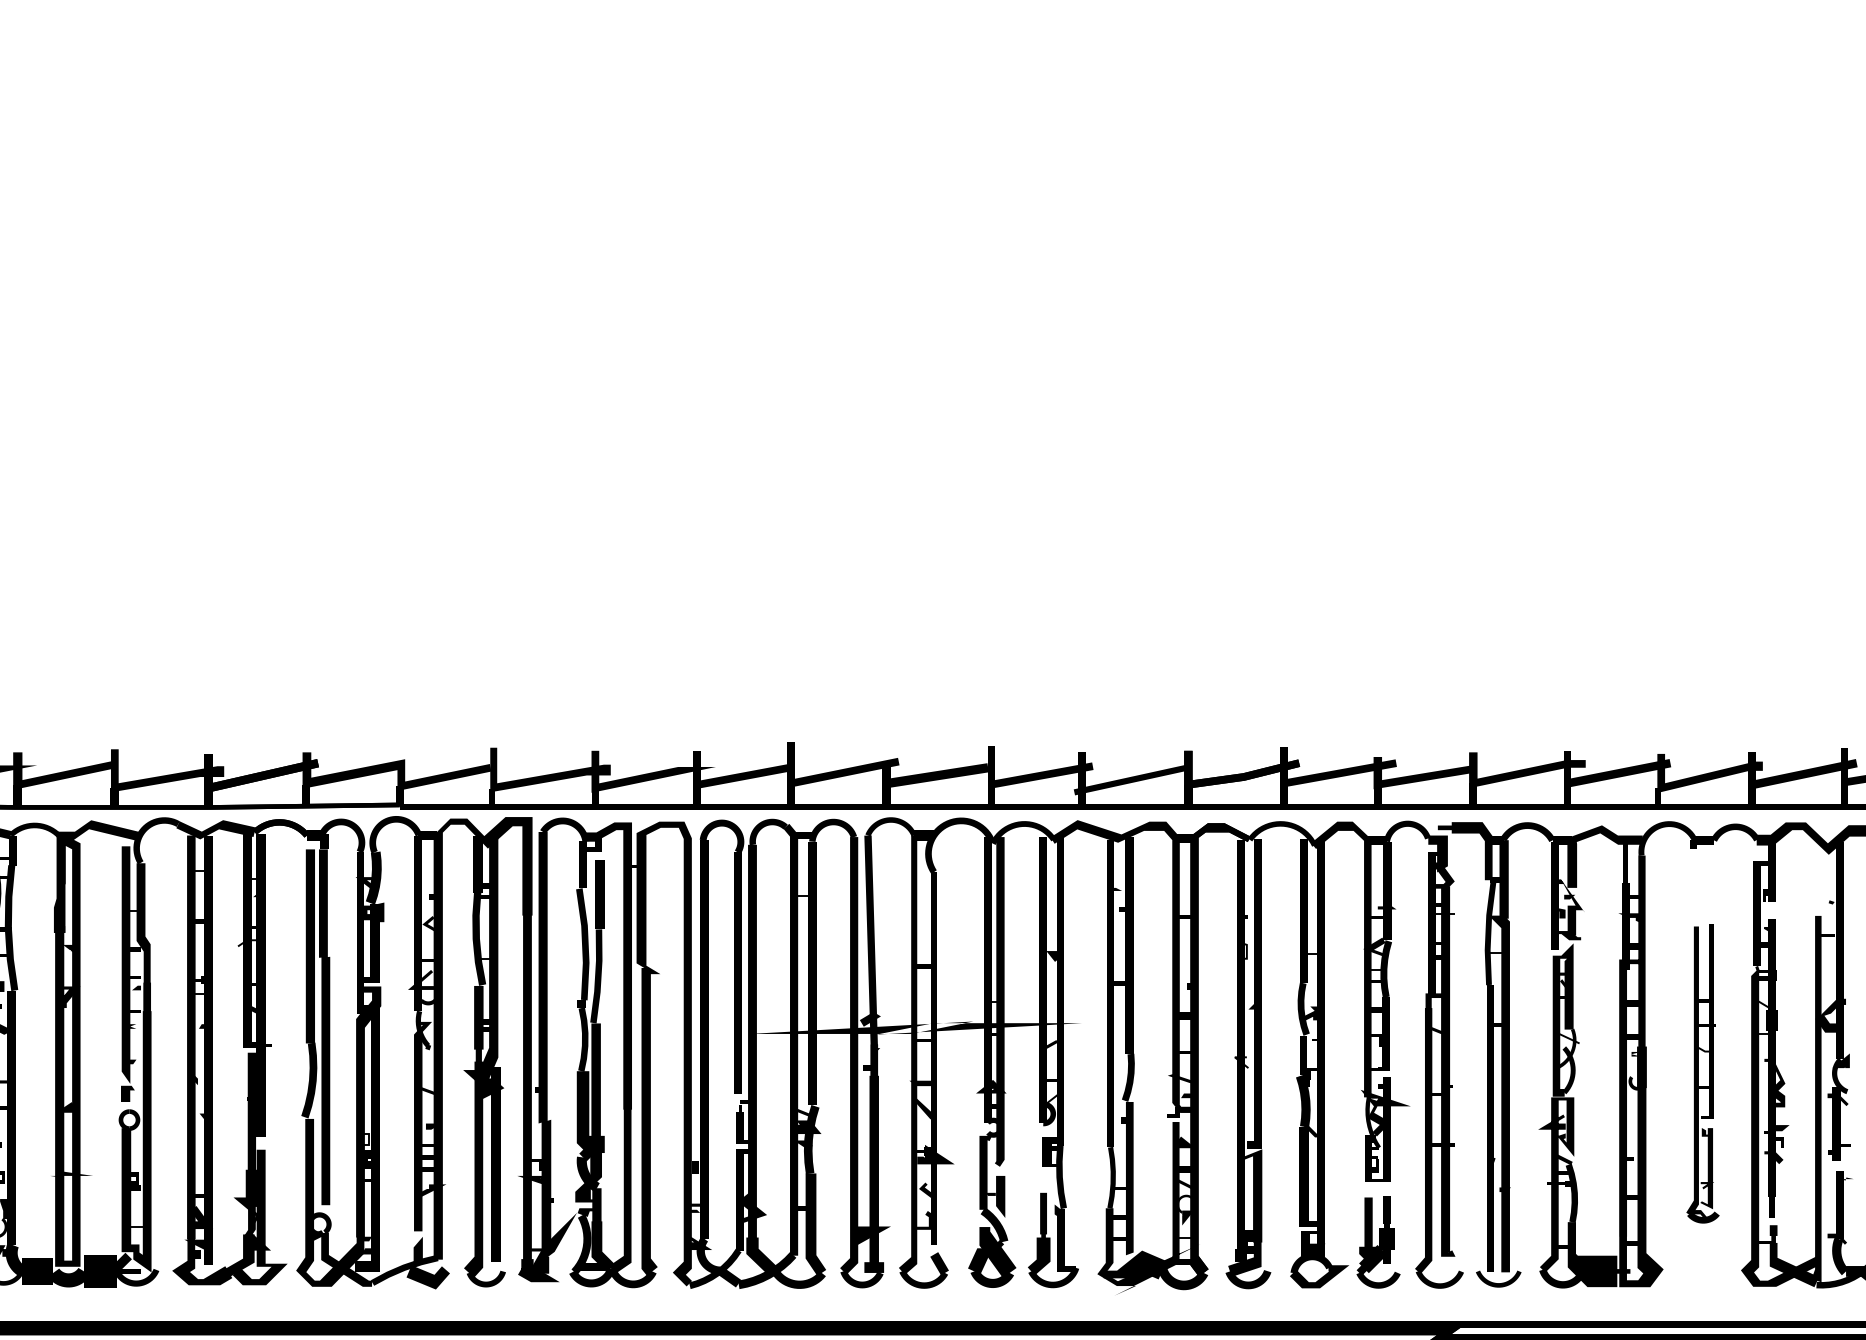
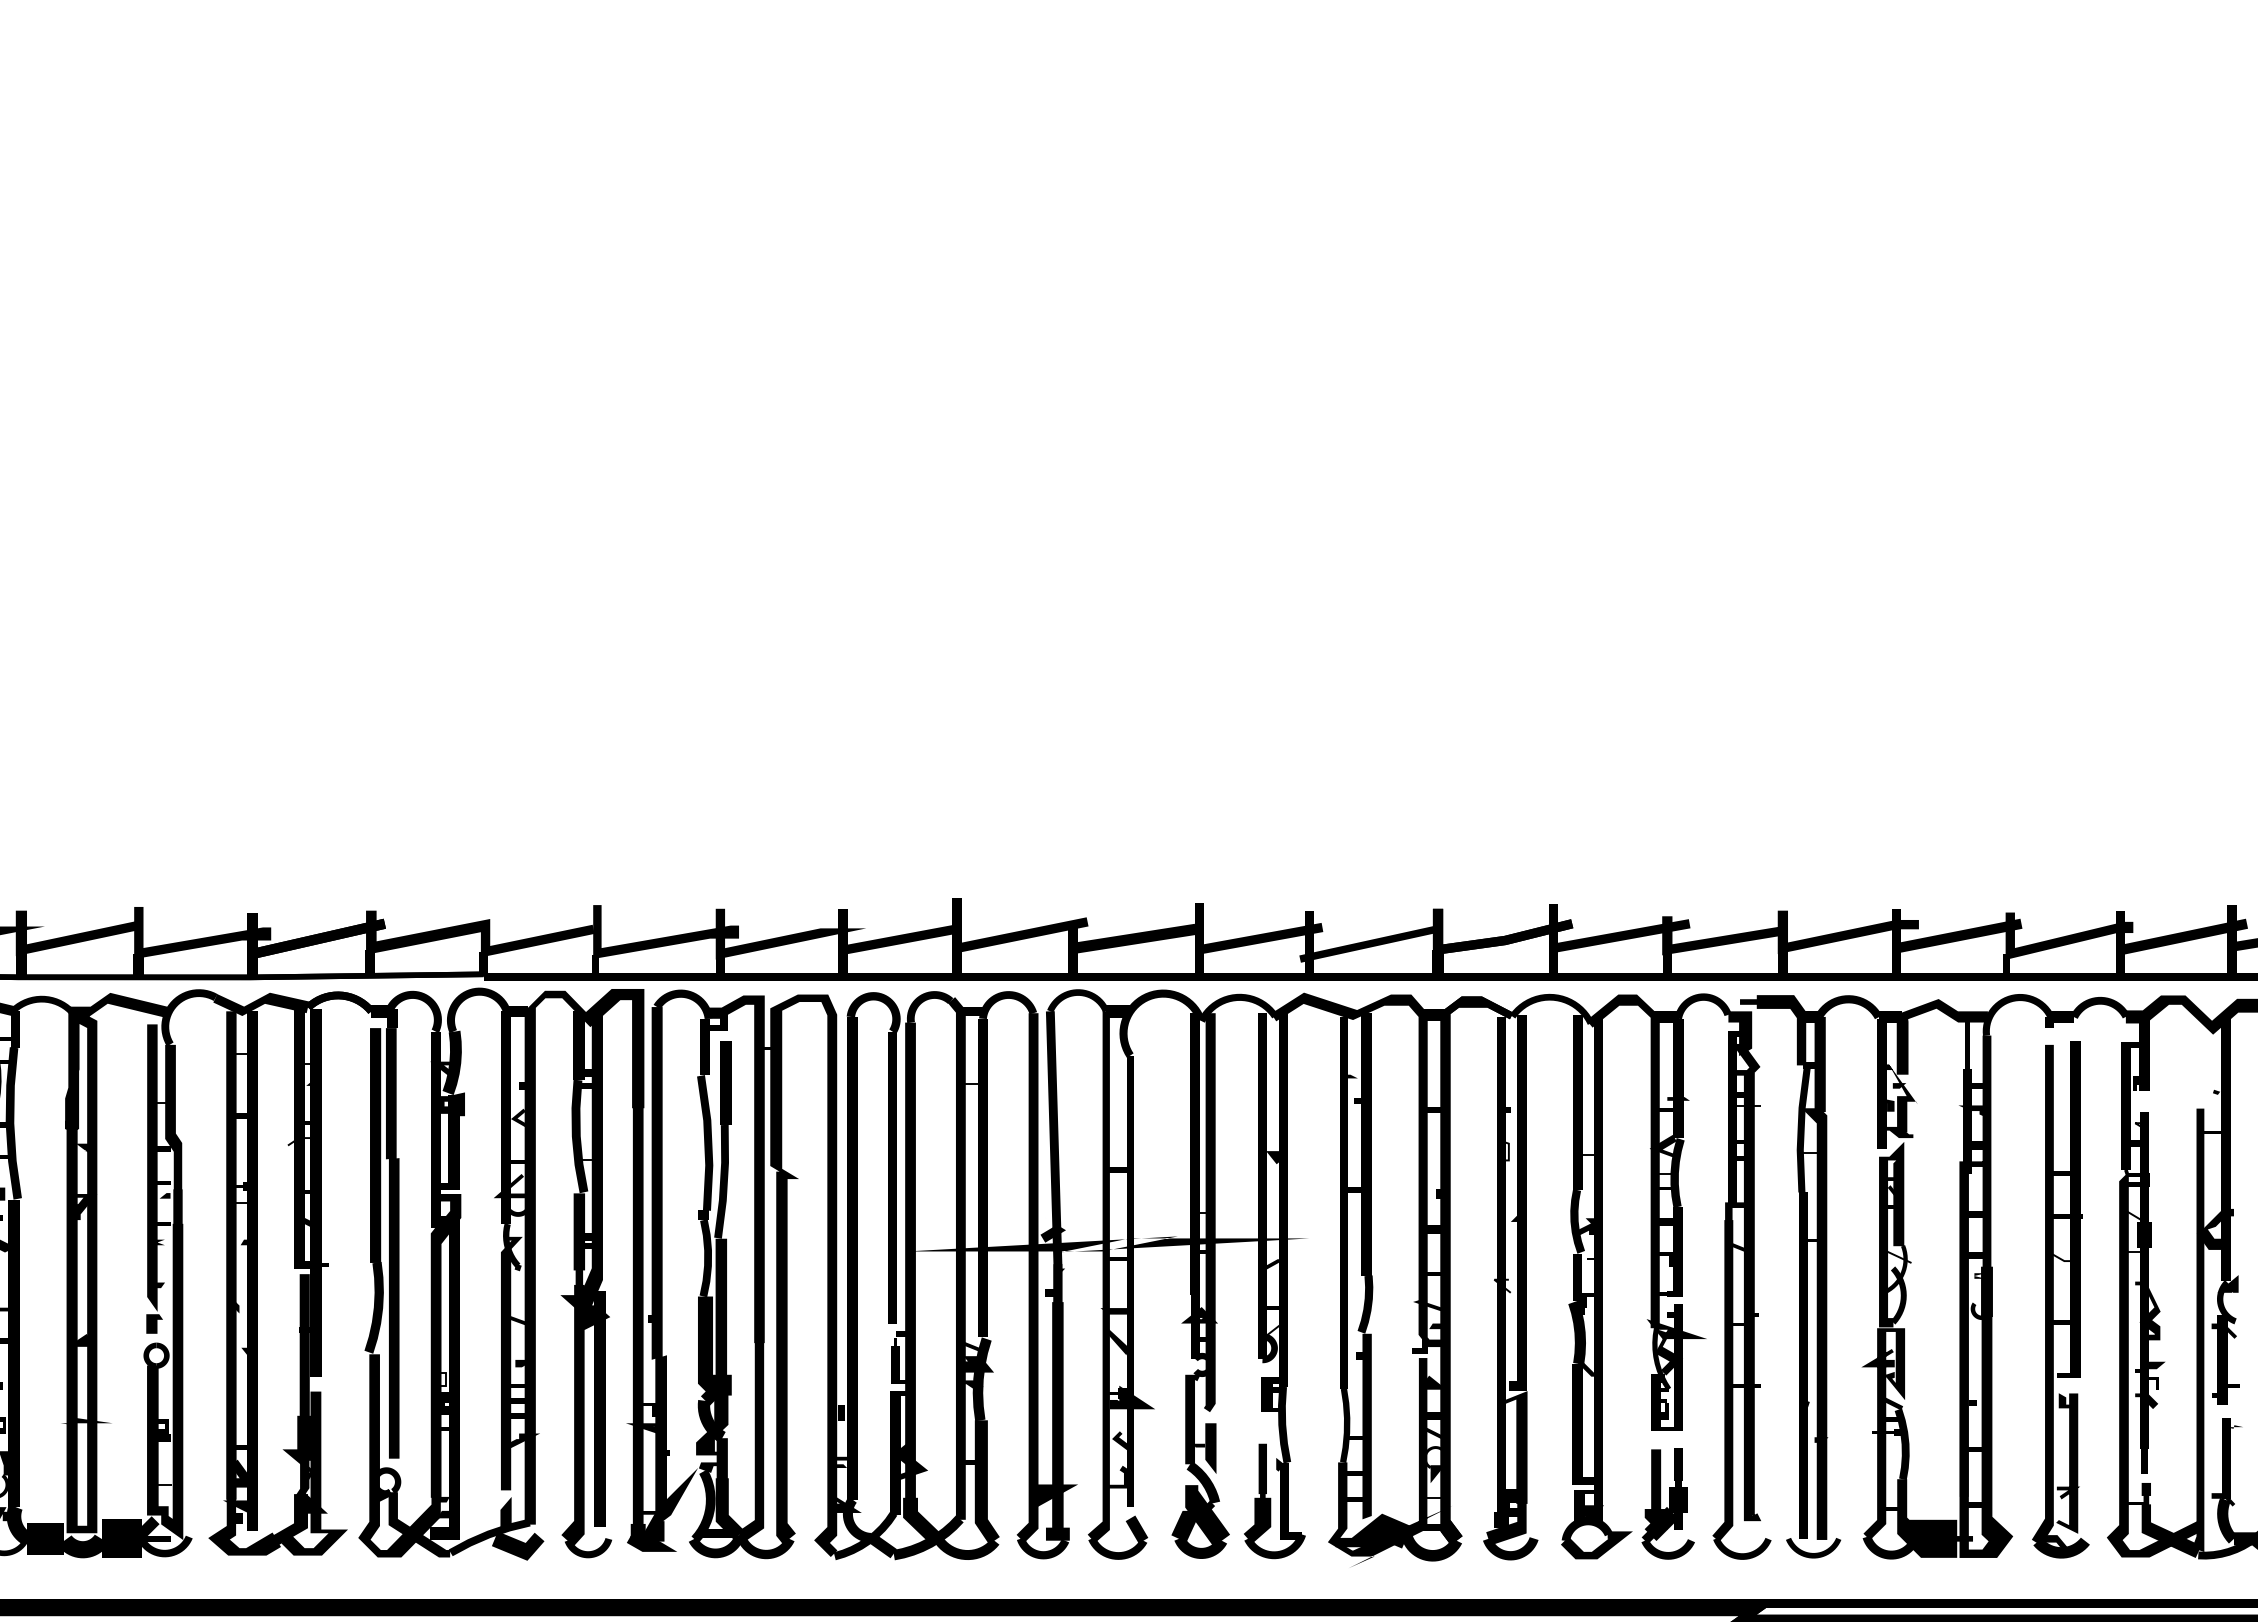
part: (1702, 1073) -> (2060, 1299), size x1.43

